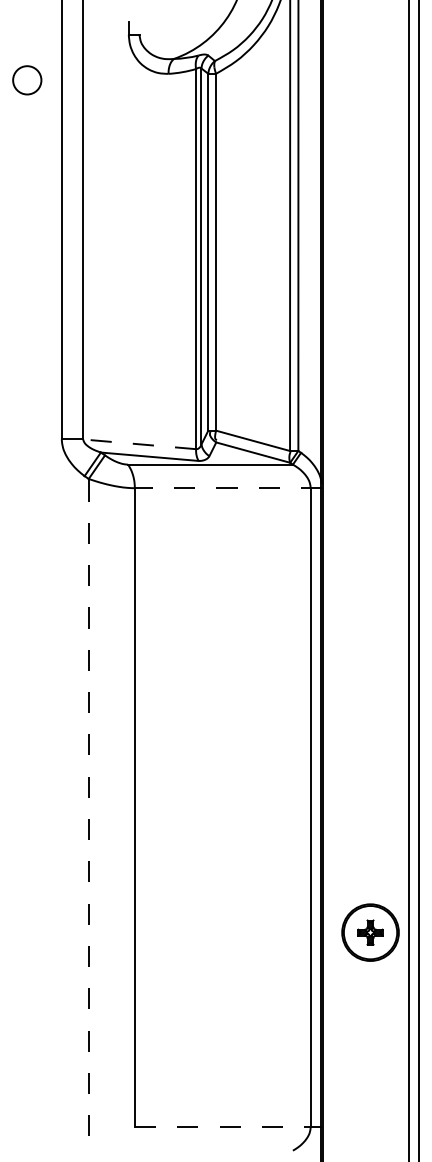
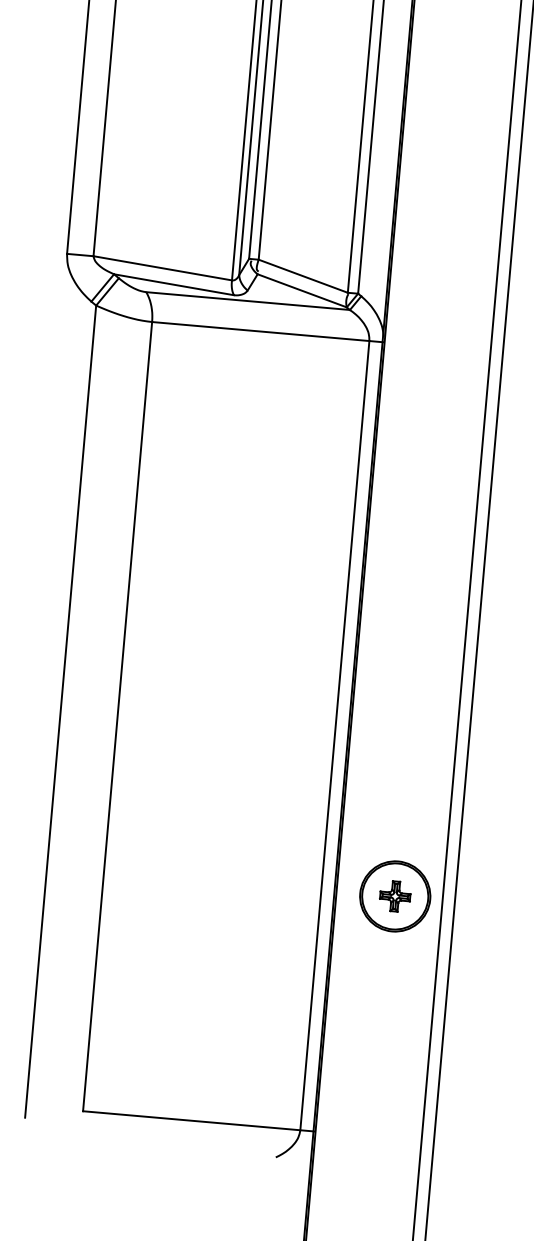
line: (139, 444) -> (162, 268), dashed -> solid
line: (228, 488) -> (267, 332), dashed -> solid
line: (88, 807) -> (60, 711), dashed -> solid
line: (228, 1127) -> (198, 1121), dashed -> solid

